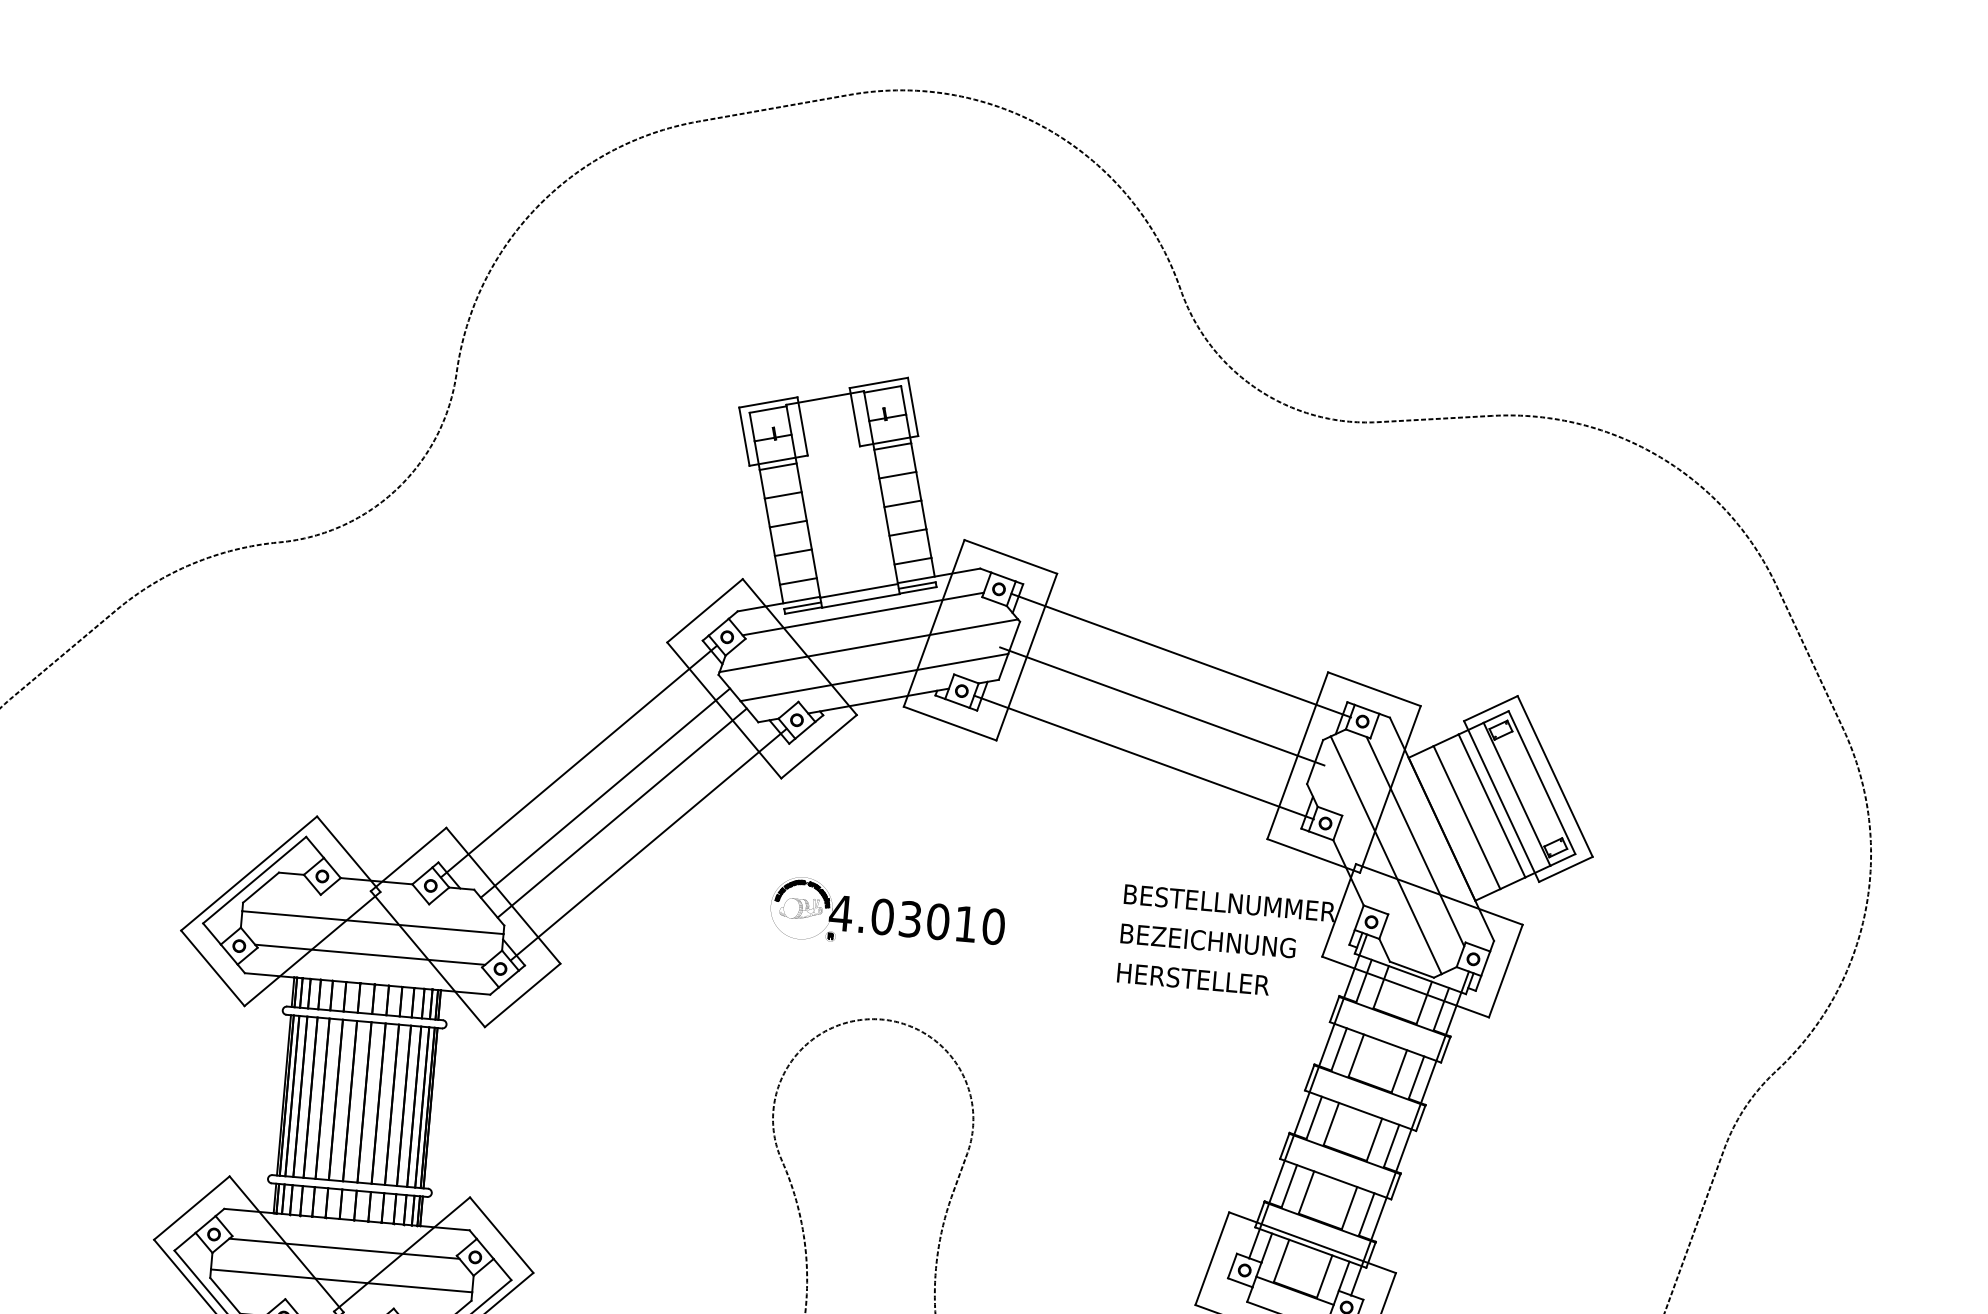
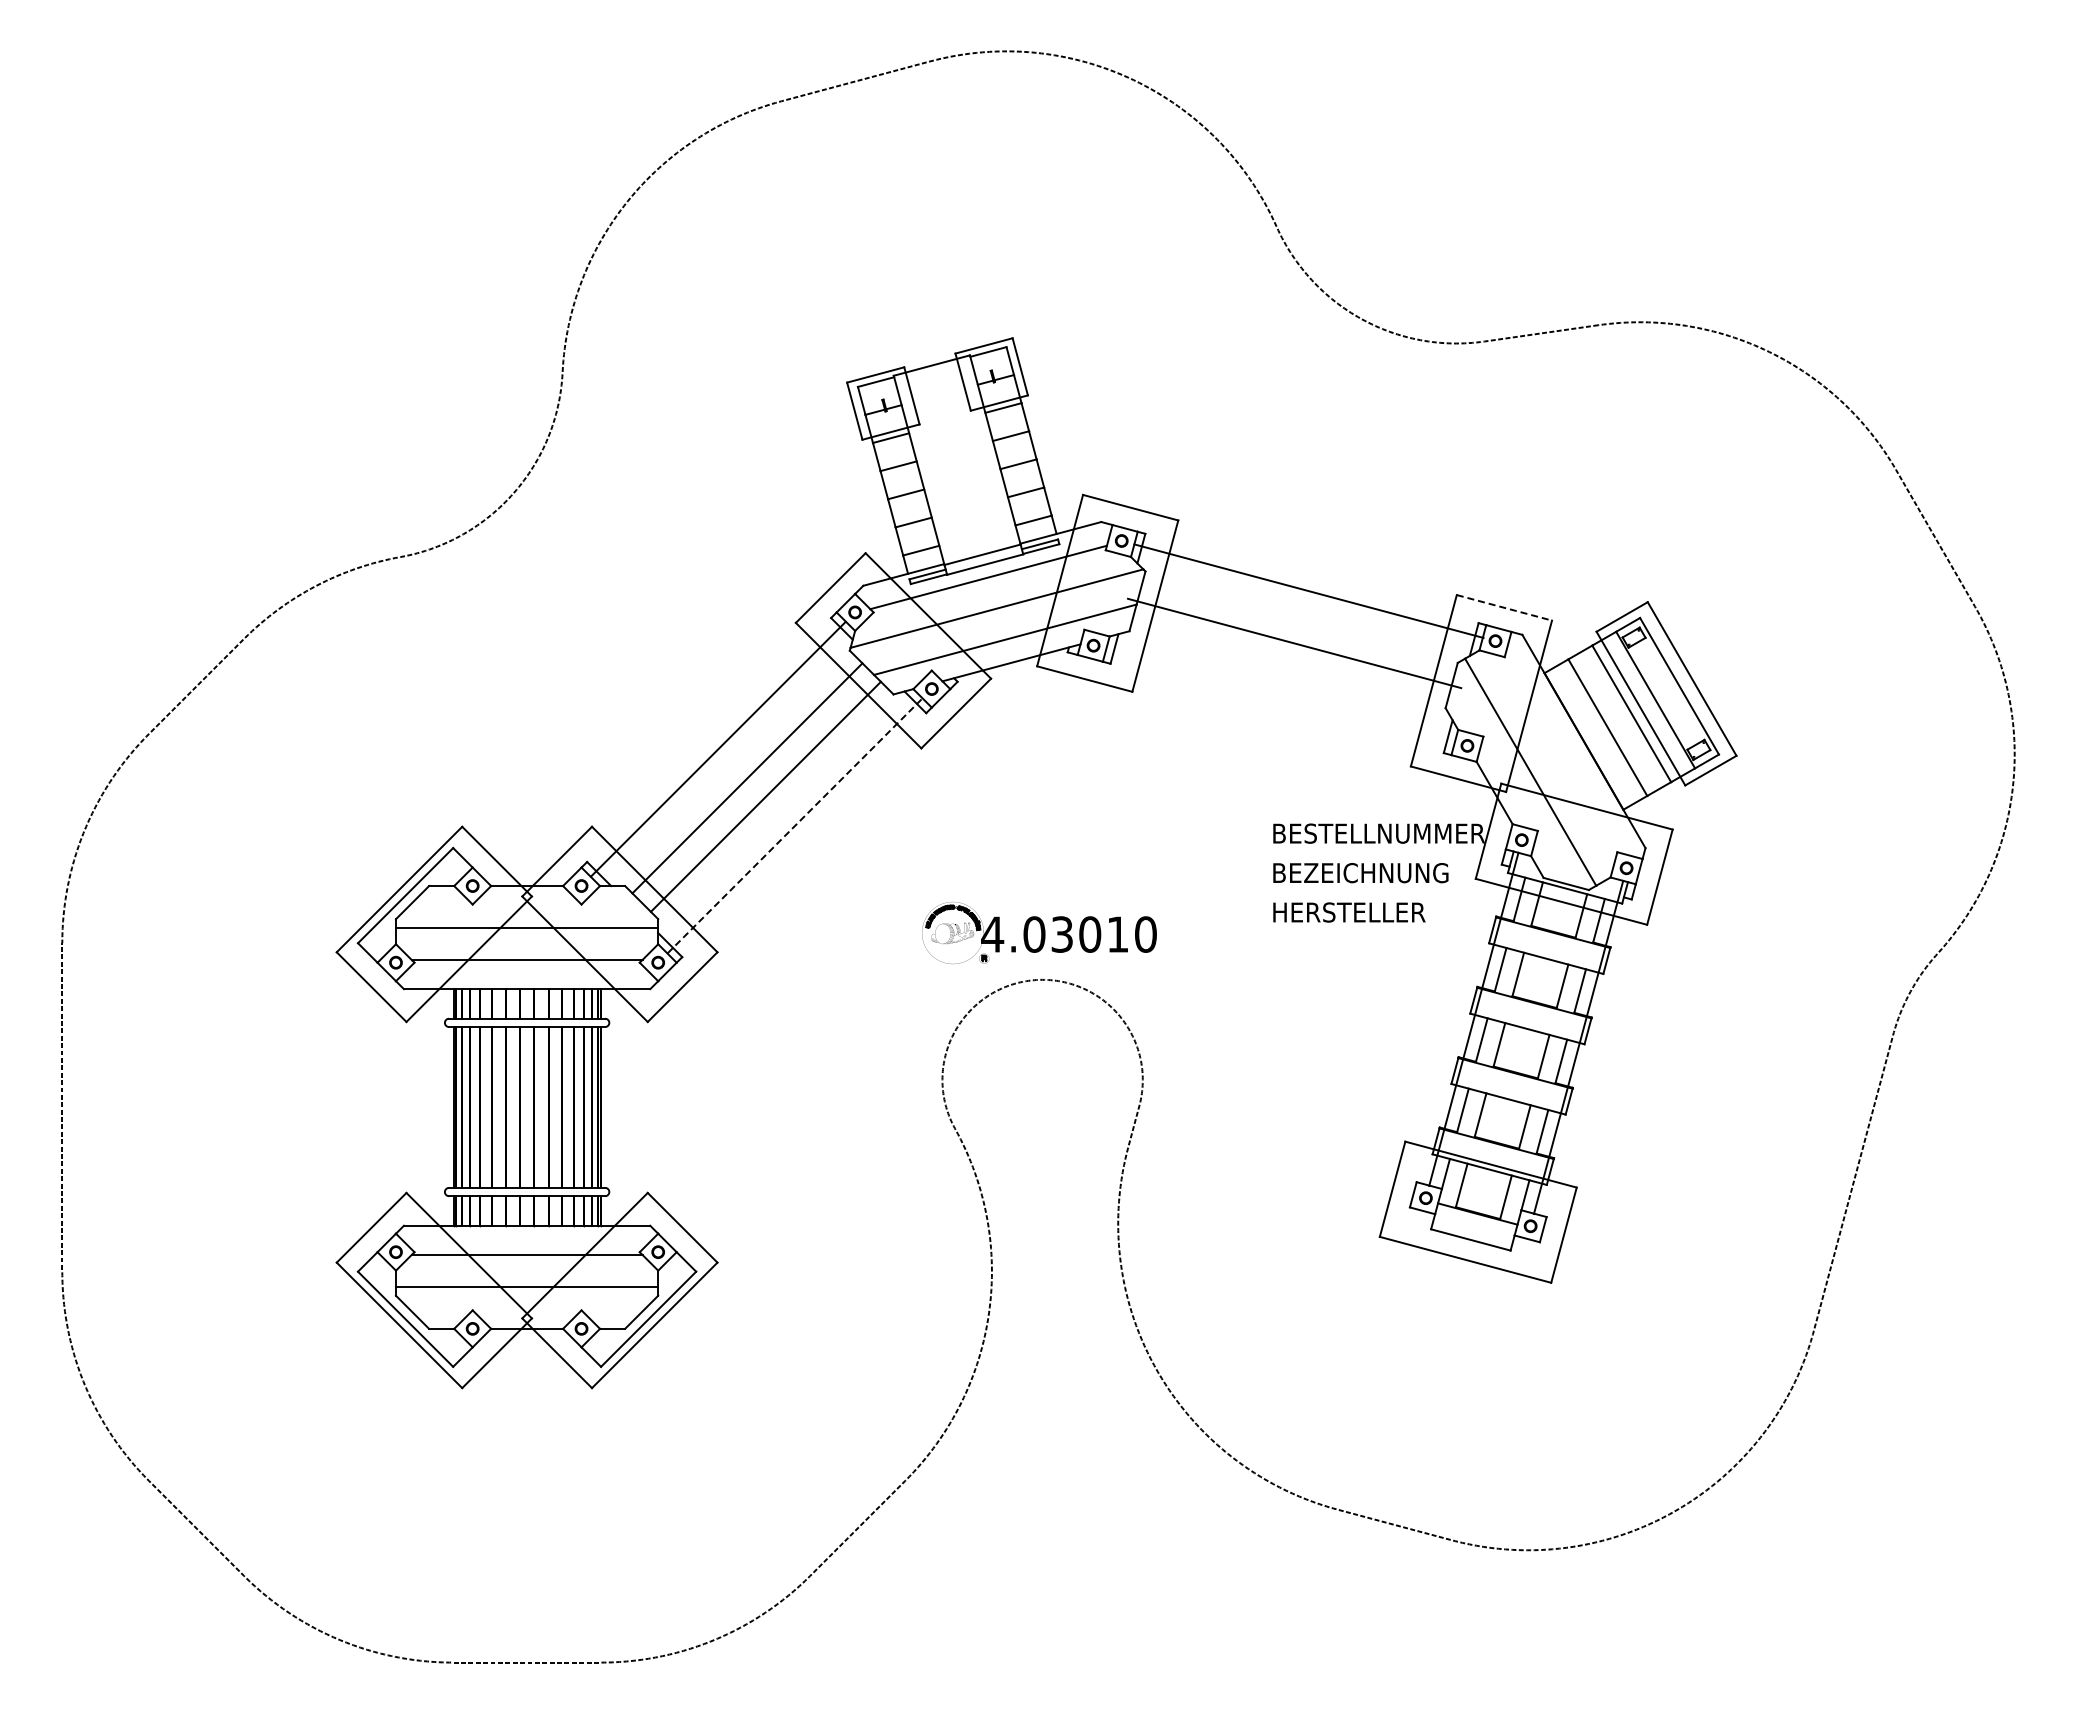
line: (1374, 688) -> (1504, 607), solid -> dashed
line: (1143, 757) -> (1280, 695), removed
line: (1415, 842) -> (1558, 756), removed
line: (649, 844) -> (795, 825), solid -> dashed
part: (887, 915) -> (1039, 932), moved

